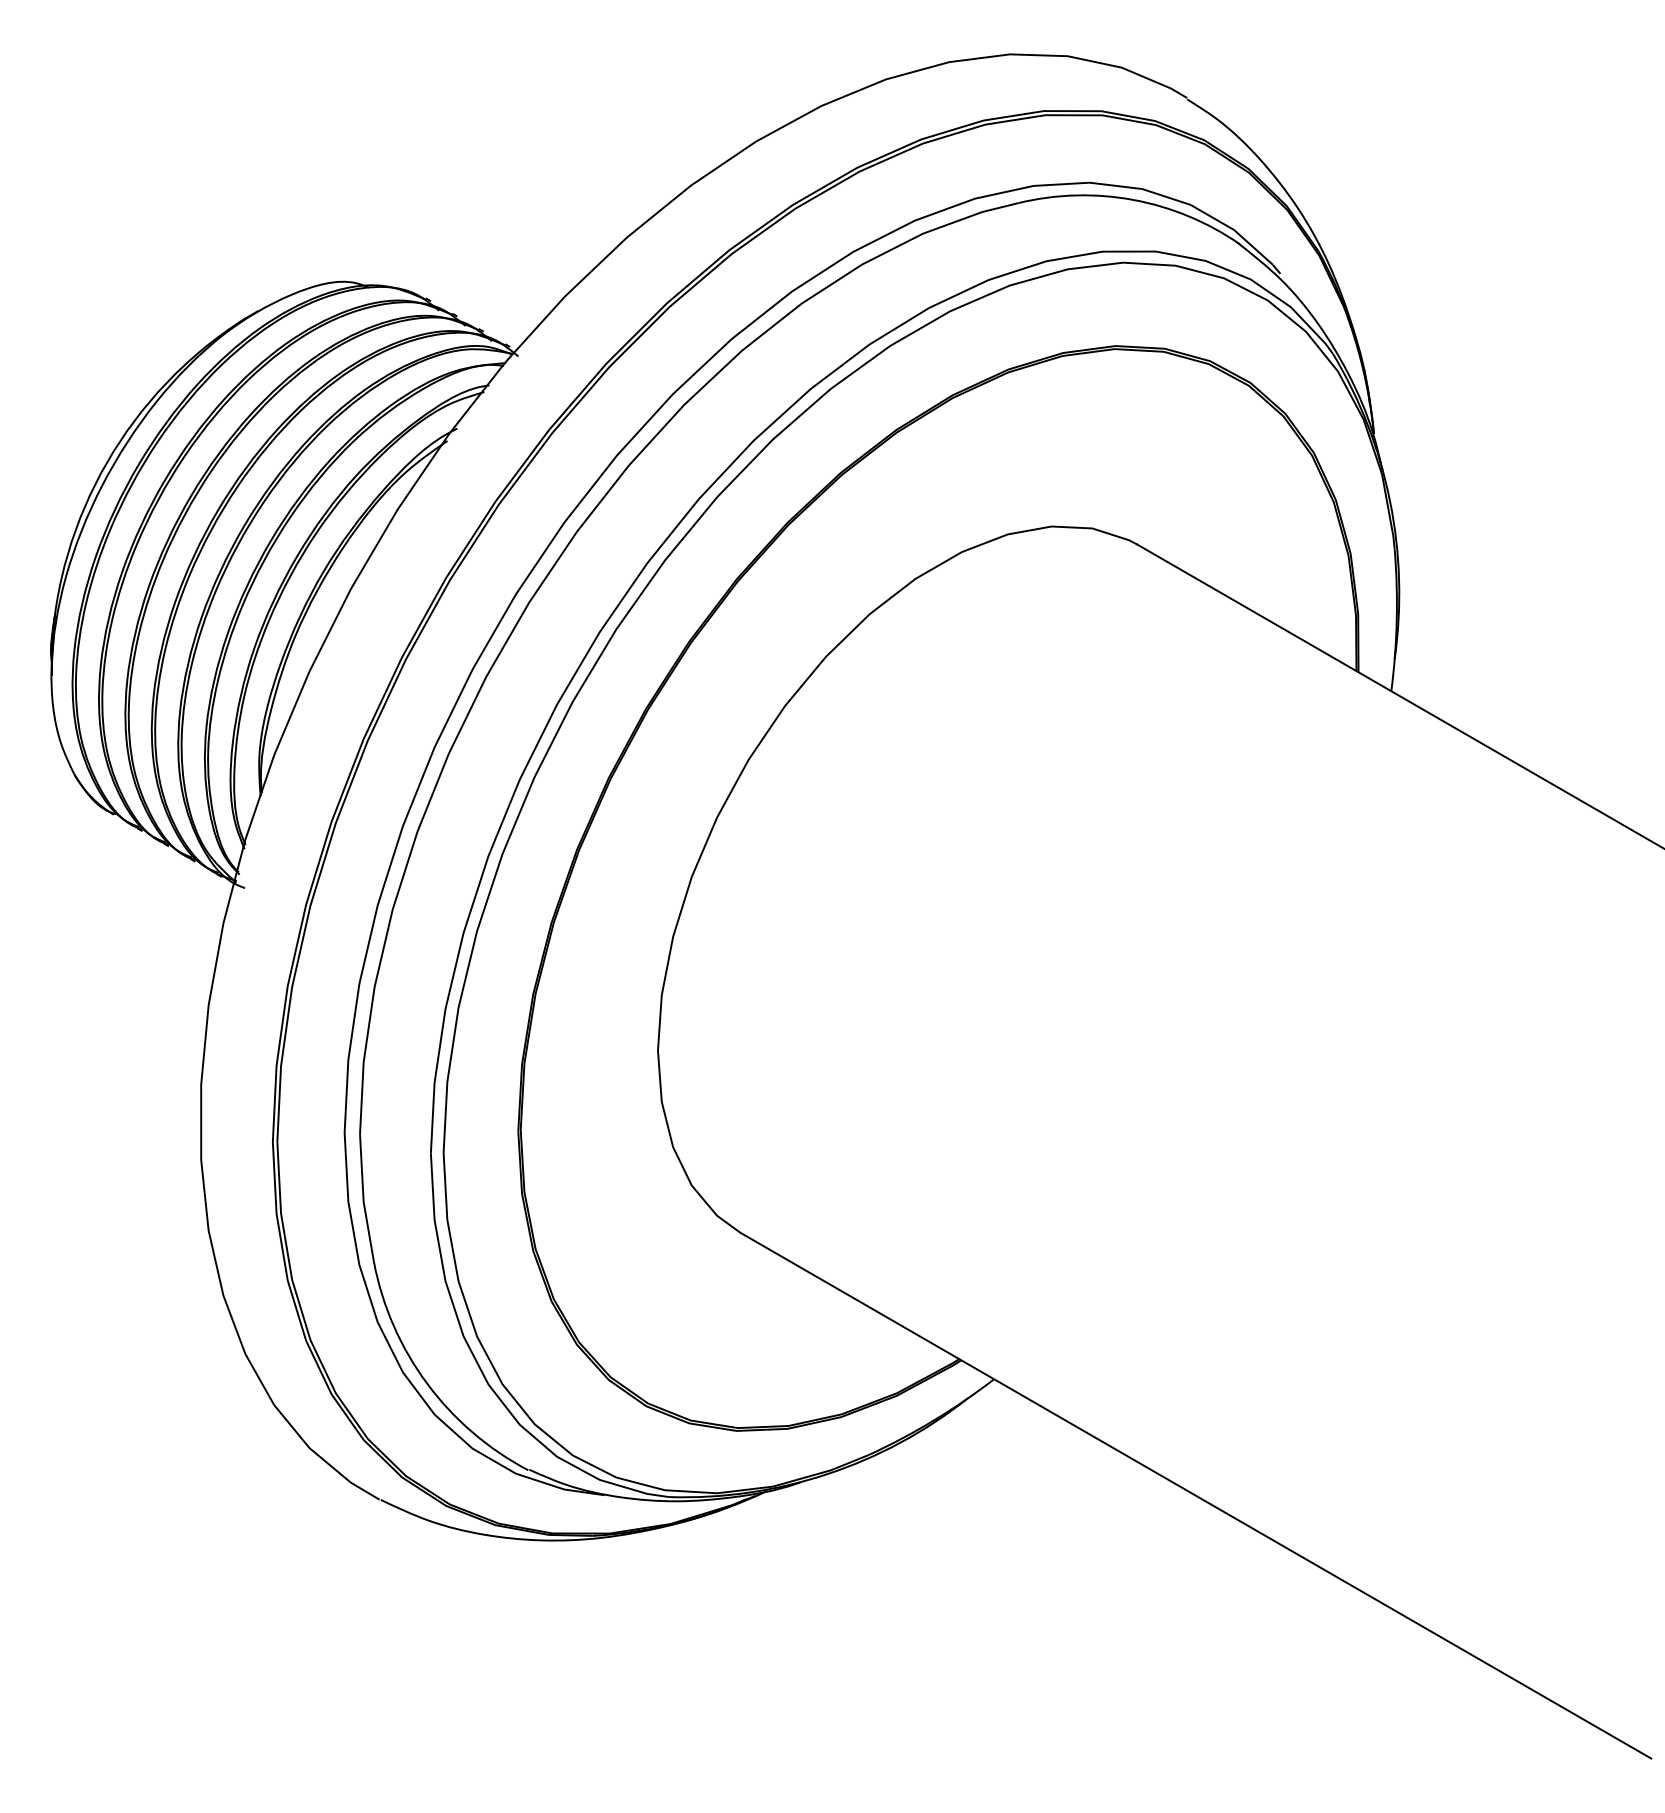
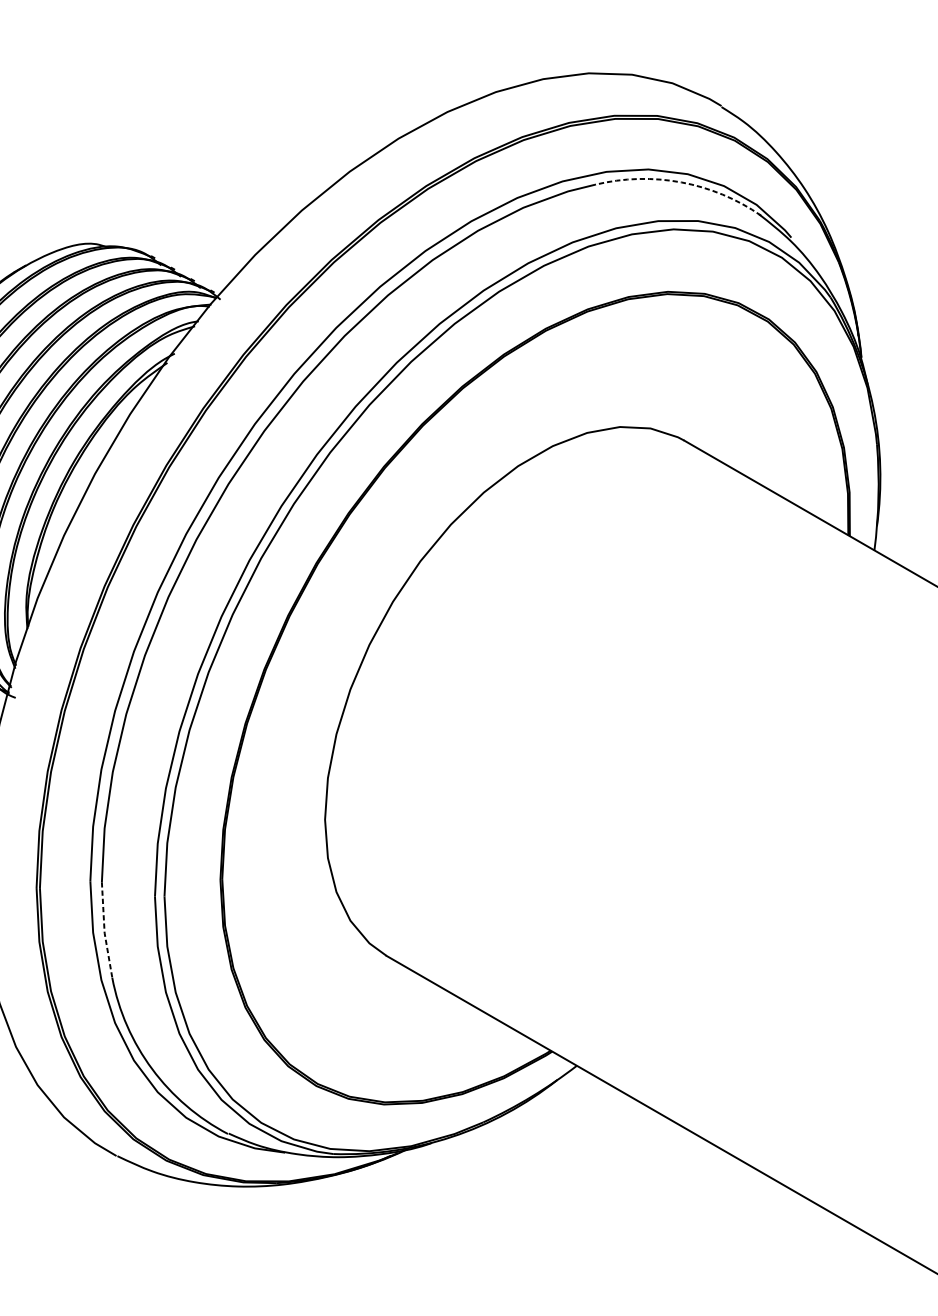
arc: (1133, 199) -> (681, 182), solid -> dashed
line: (363, 1199) -> (104, 931), solid -> dashed

